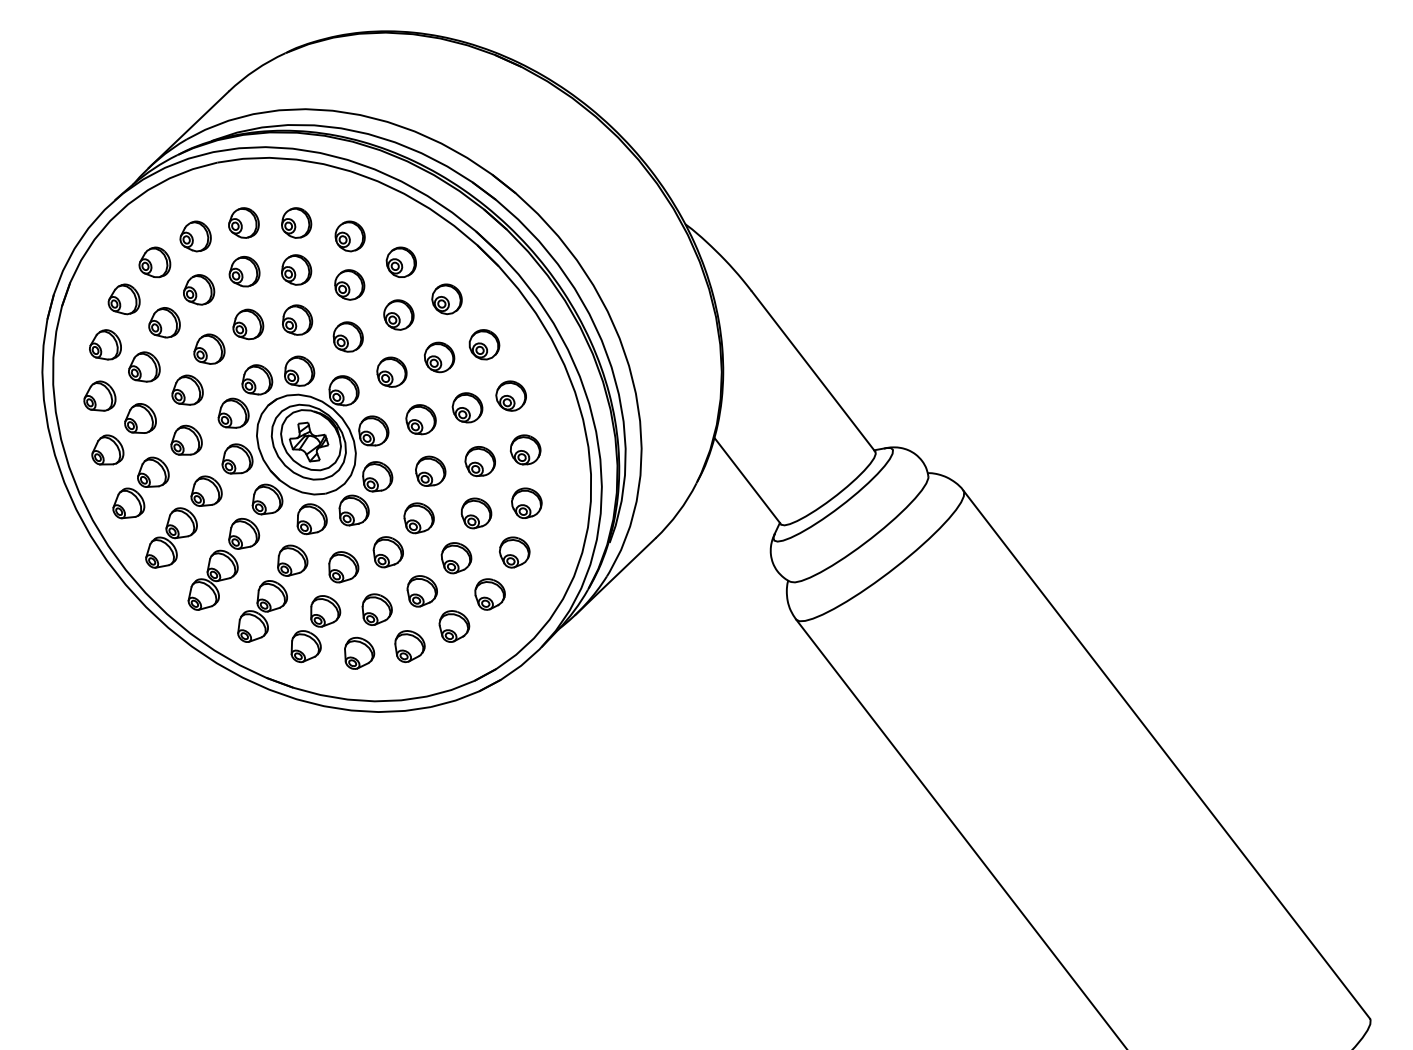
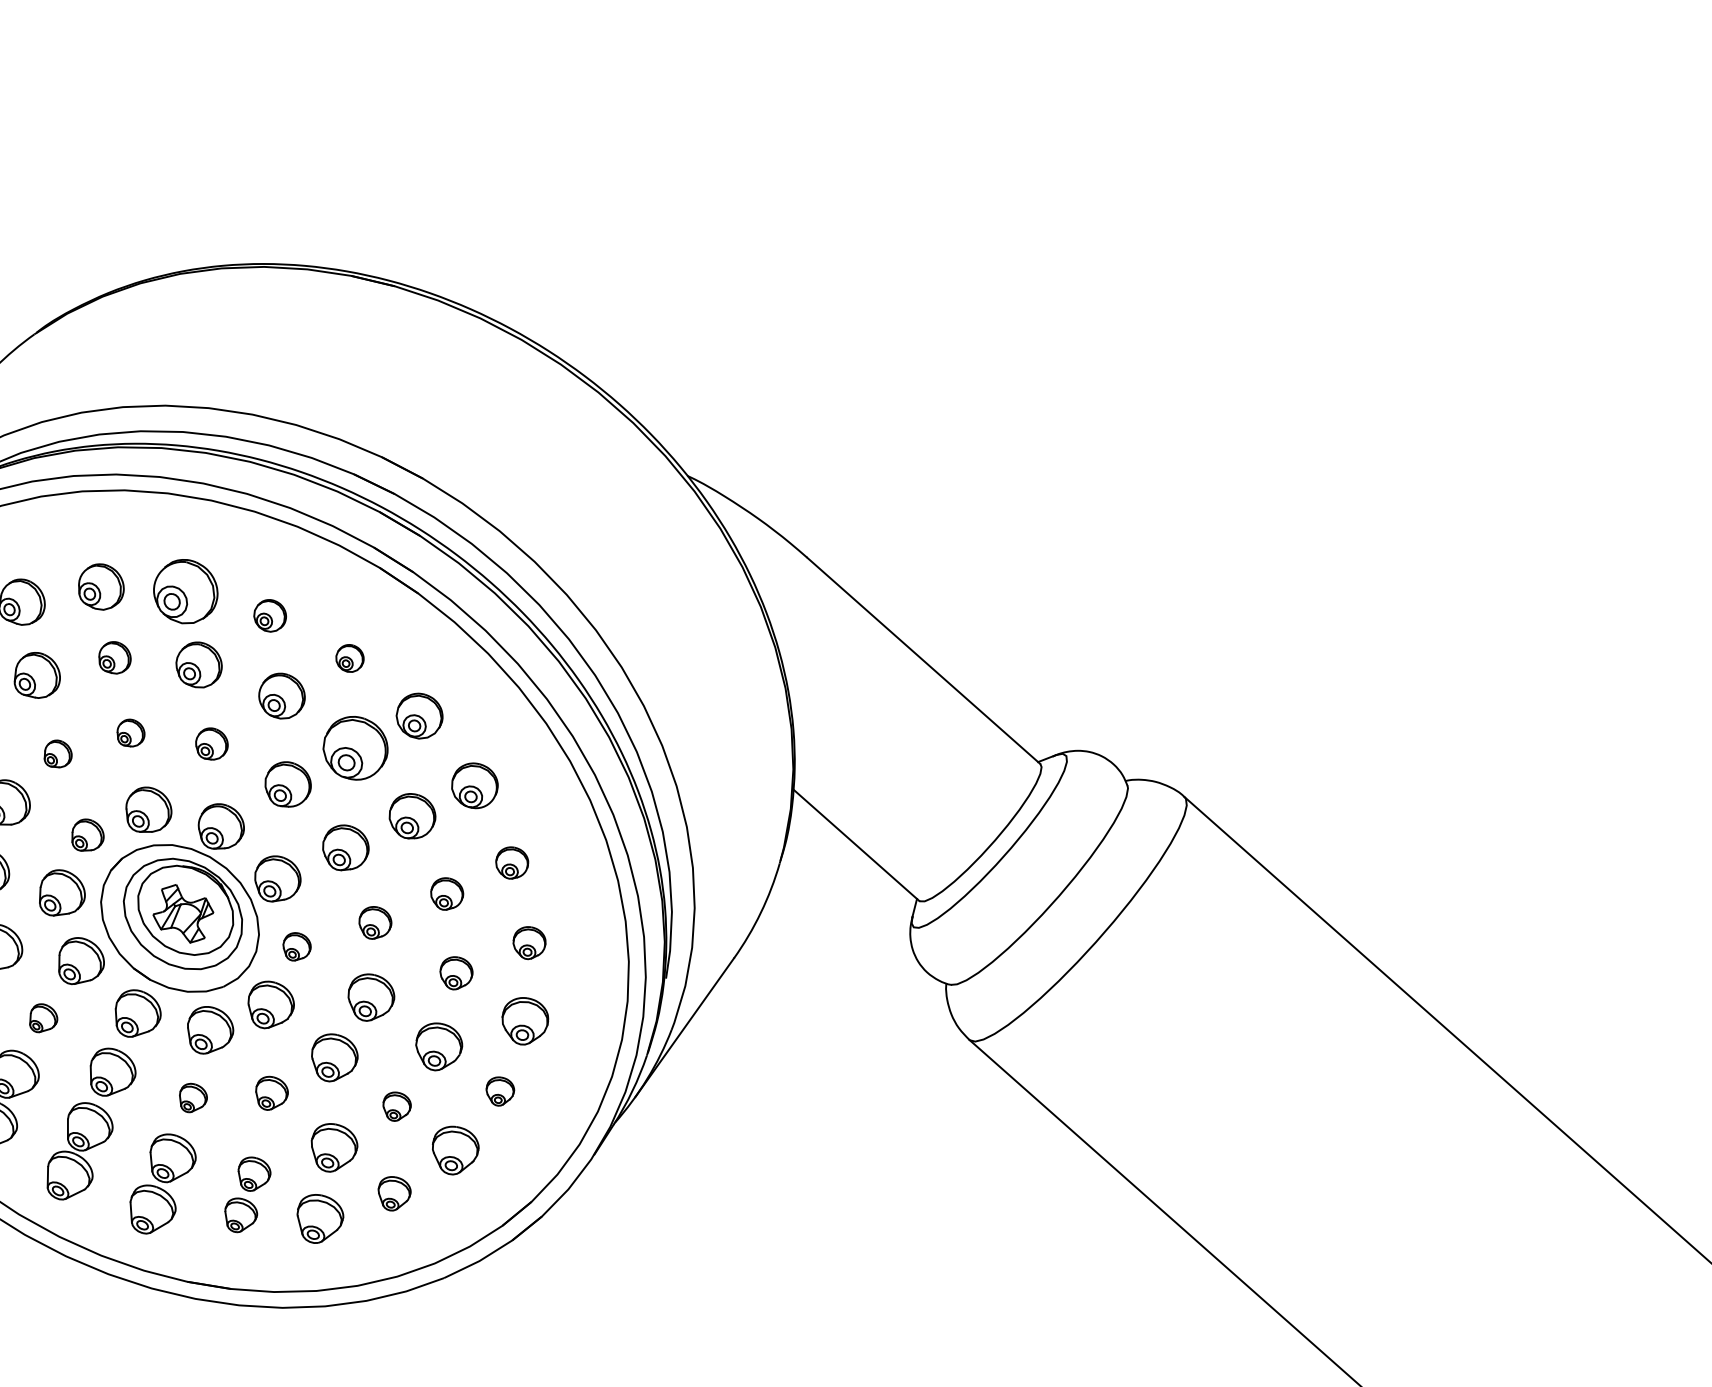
part: (349, 236) -> (184, 591), size x1.4
part: (400, 261) -> (268, 614), size x0.7
part: (296, 269) -> (114, 657), size x0.7
part: (446, 299) -> (349, 658), size x0.6
part: (297, 319) -> (130, 732), size x0.6
part: (248, 324) -> (57, 754), size x0.6
part: (347, 336) -> (210, 743), size x0.7
part: (439, 357) -> (355, 748), size x1.4
part: (257, 379) -> (87, 834), size x0.7
part: (525, 449) -> (511, 862), size x0.7
part: (479, 461) -> (446, 893), size x0.7
part: (430, 470) -> (374, 921), size x0.7
part: (377, 476) -> (296, 945), size x0.6
part: (206, 490) -> (42, 1016), size x0.6
part: (526, 502) -> (528, 941), size x0.7
part: (476, 513) -> (456, 972), size x0.7
part: (292, 560) -> (192, 1097), size x0.6
part: (343, 567) -> (271, 1092), size x0.7
part: (421, 591) -> (396, 1106), size x0.6
part: (489, 594) -> (499, 1091), size x0.6
part: (315, 629) -> (247, 1194), size x0.7
part: (409, 646) -> (394, 1192), size x0.7

